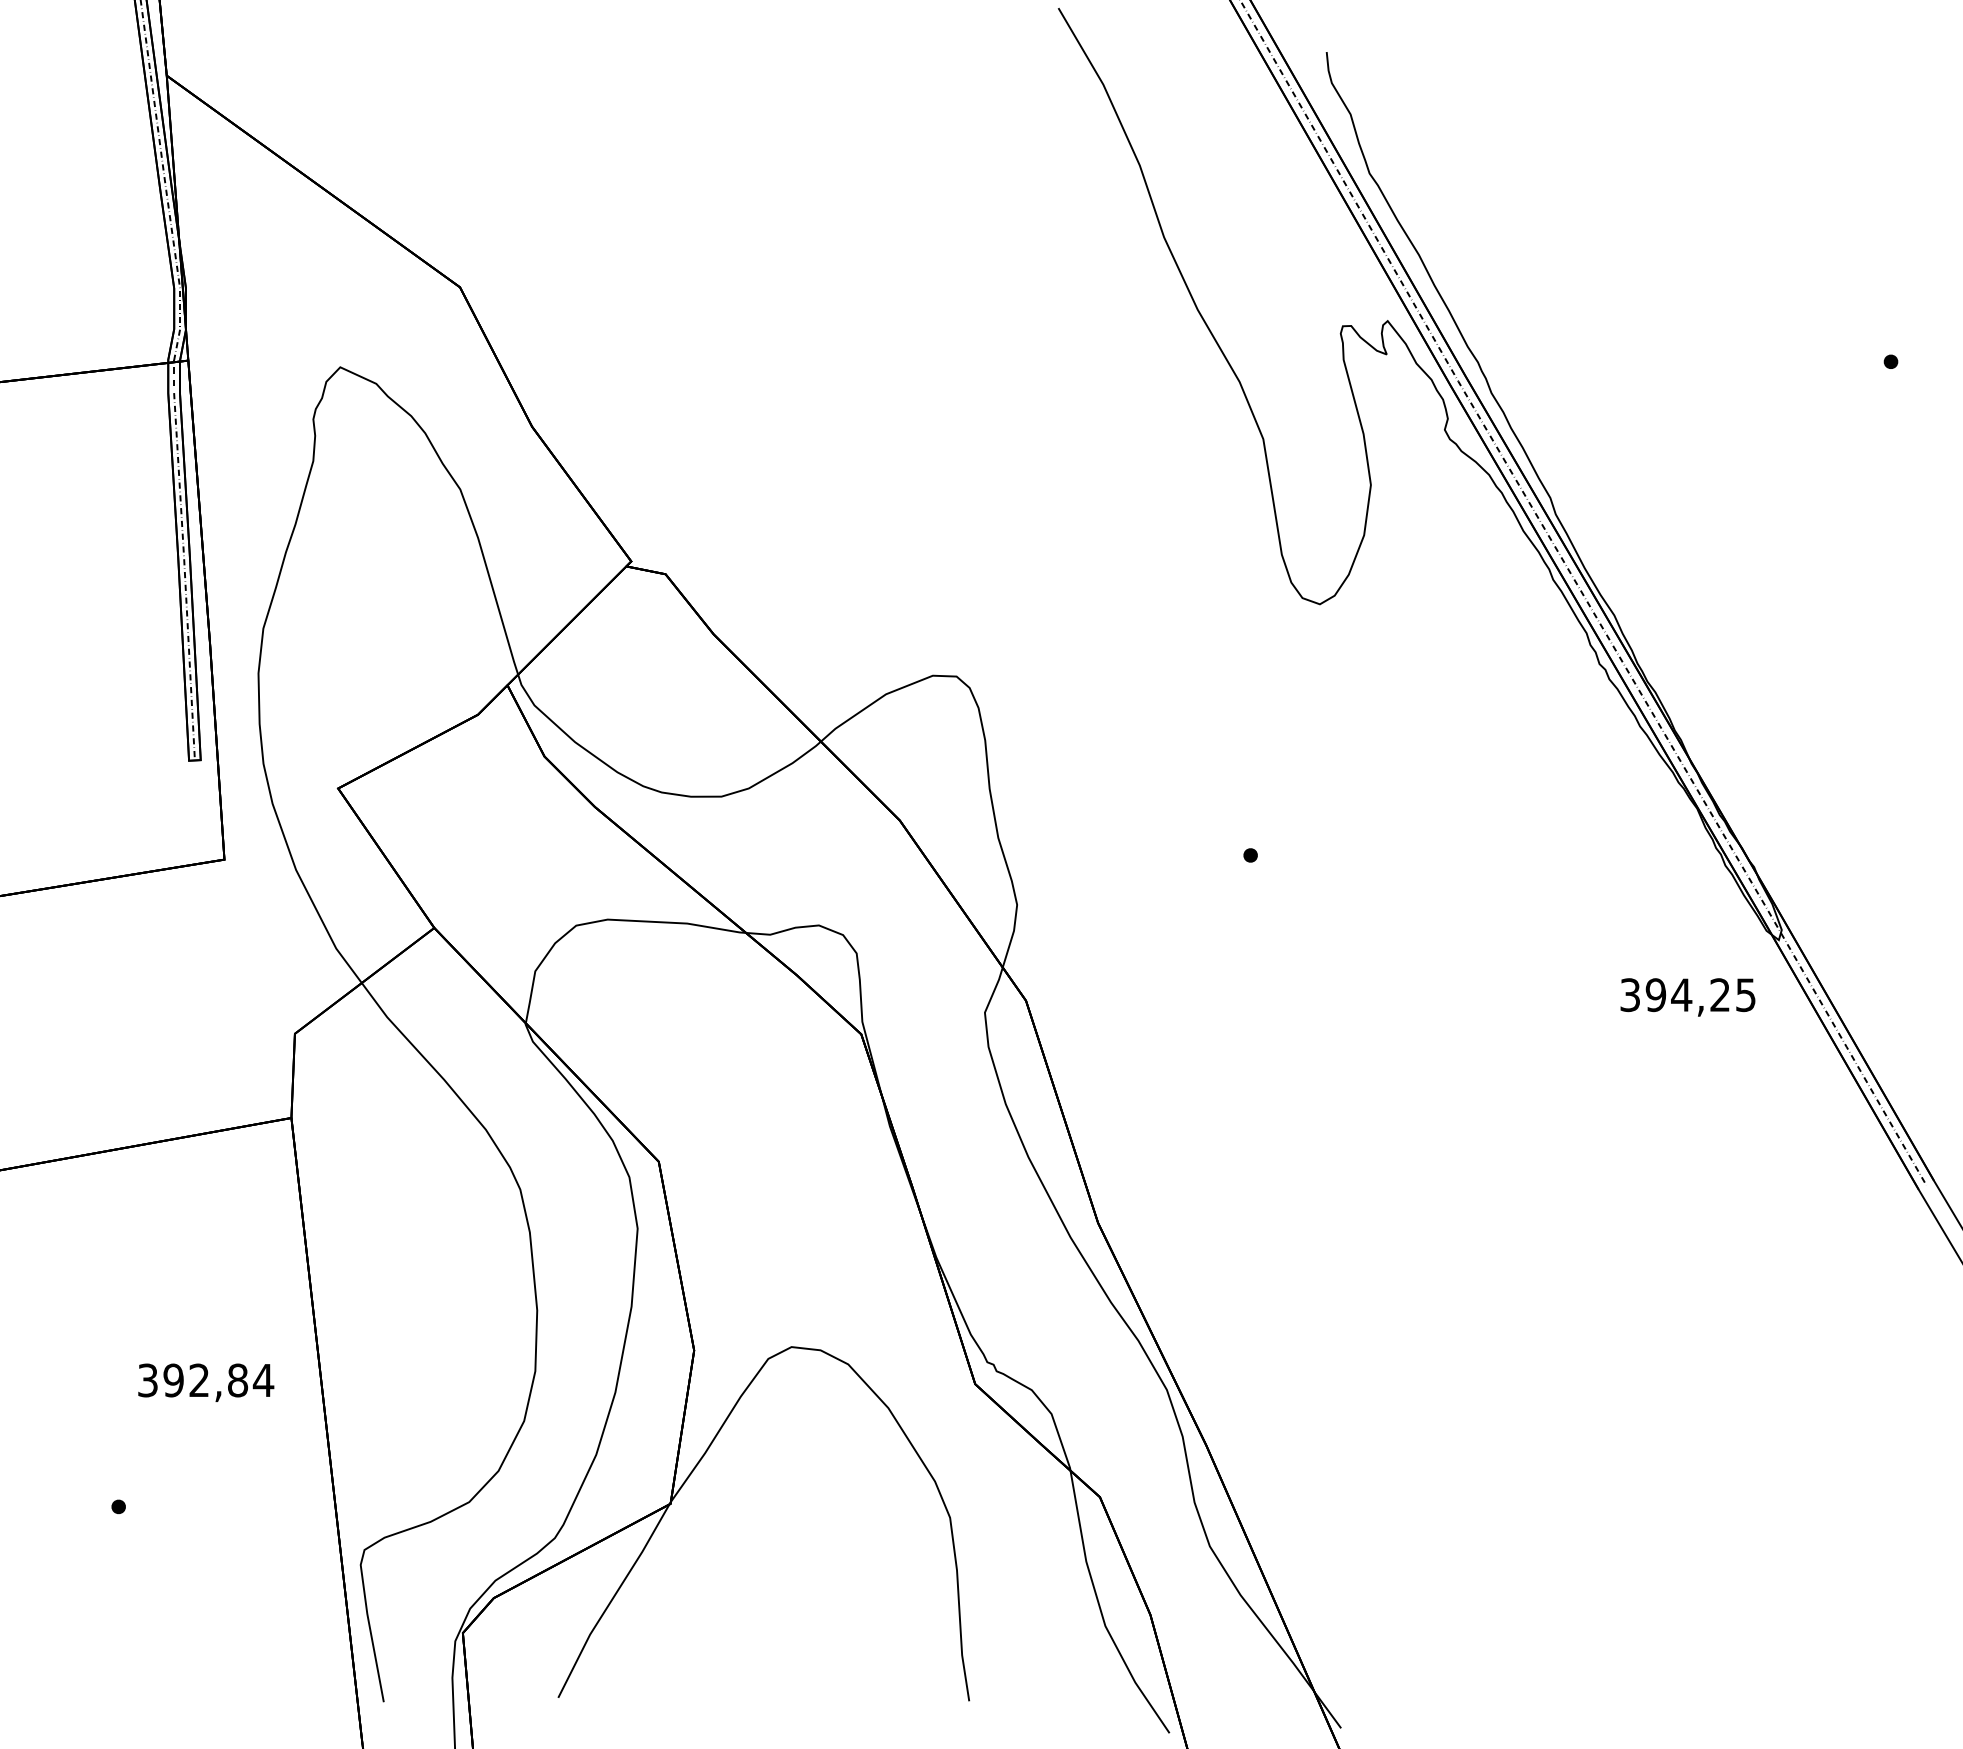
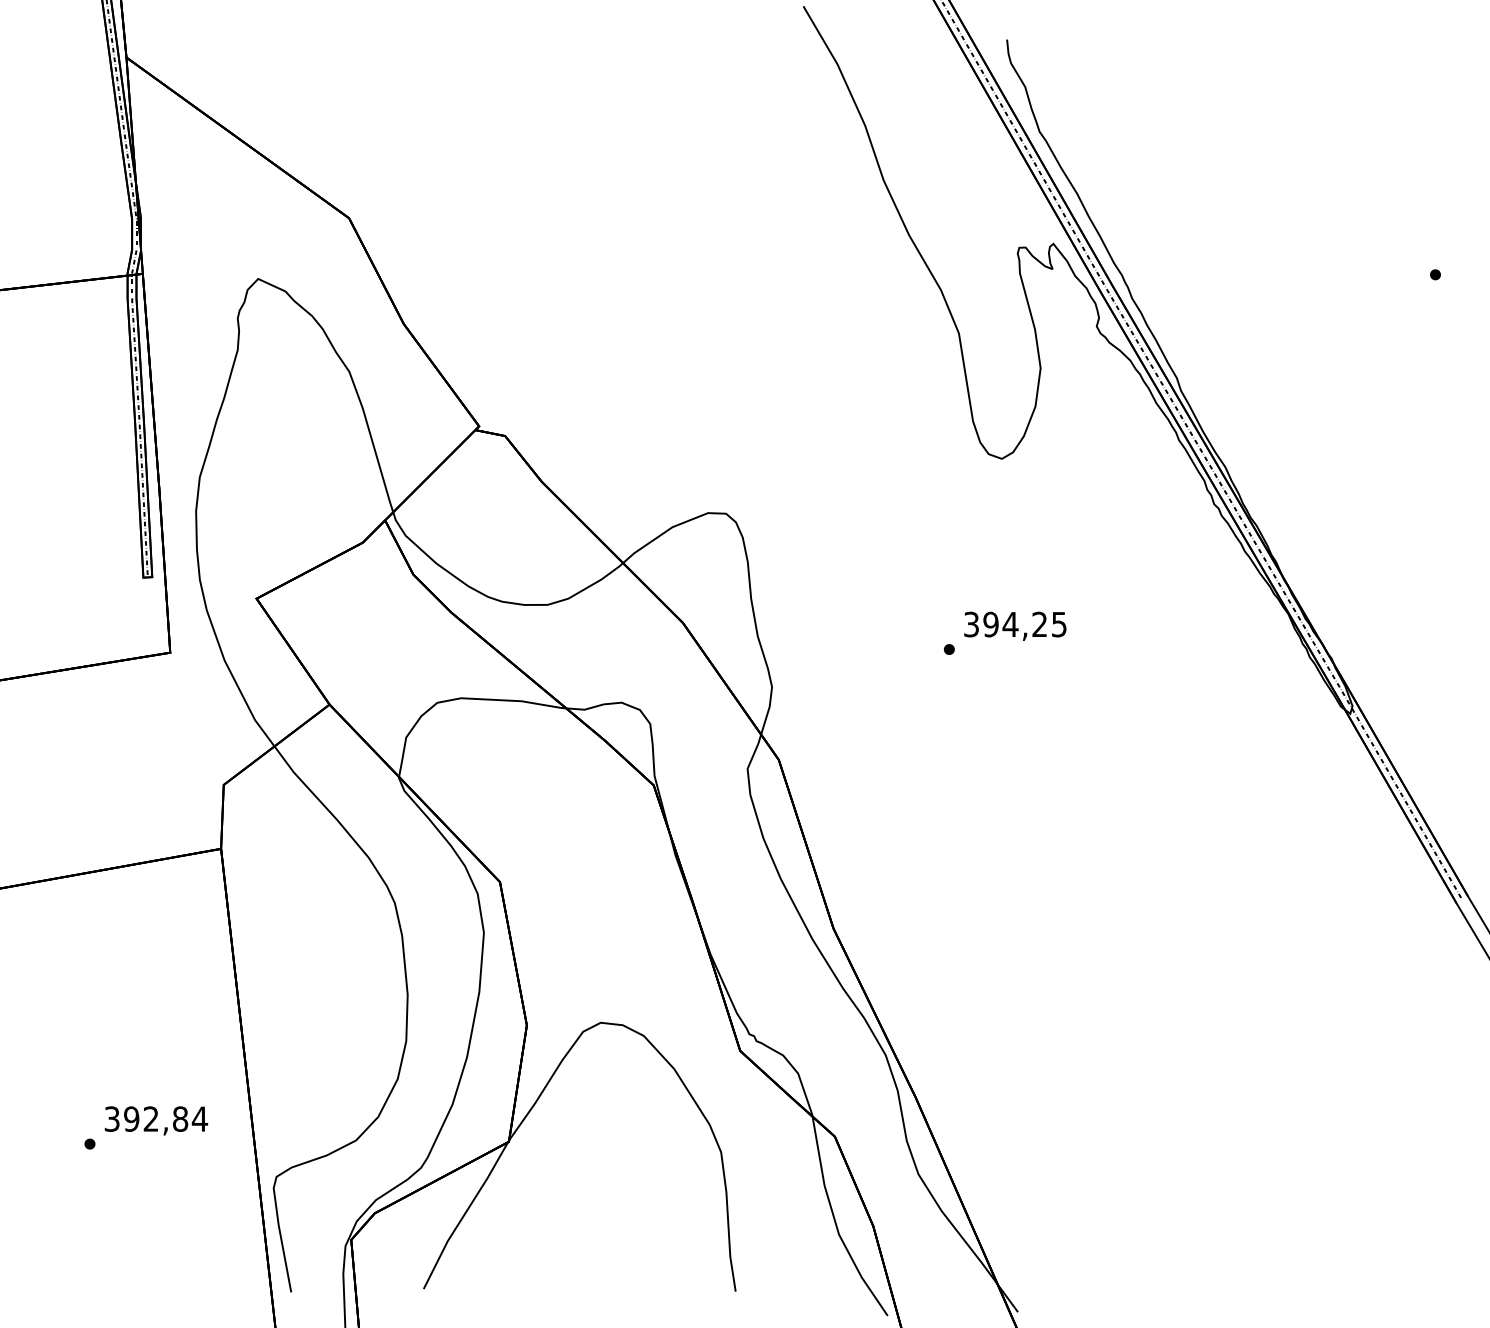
text: (1688, 996) -> (1015, 625), moved
text: (206, 1382) -> (156, 1120), moved

